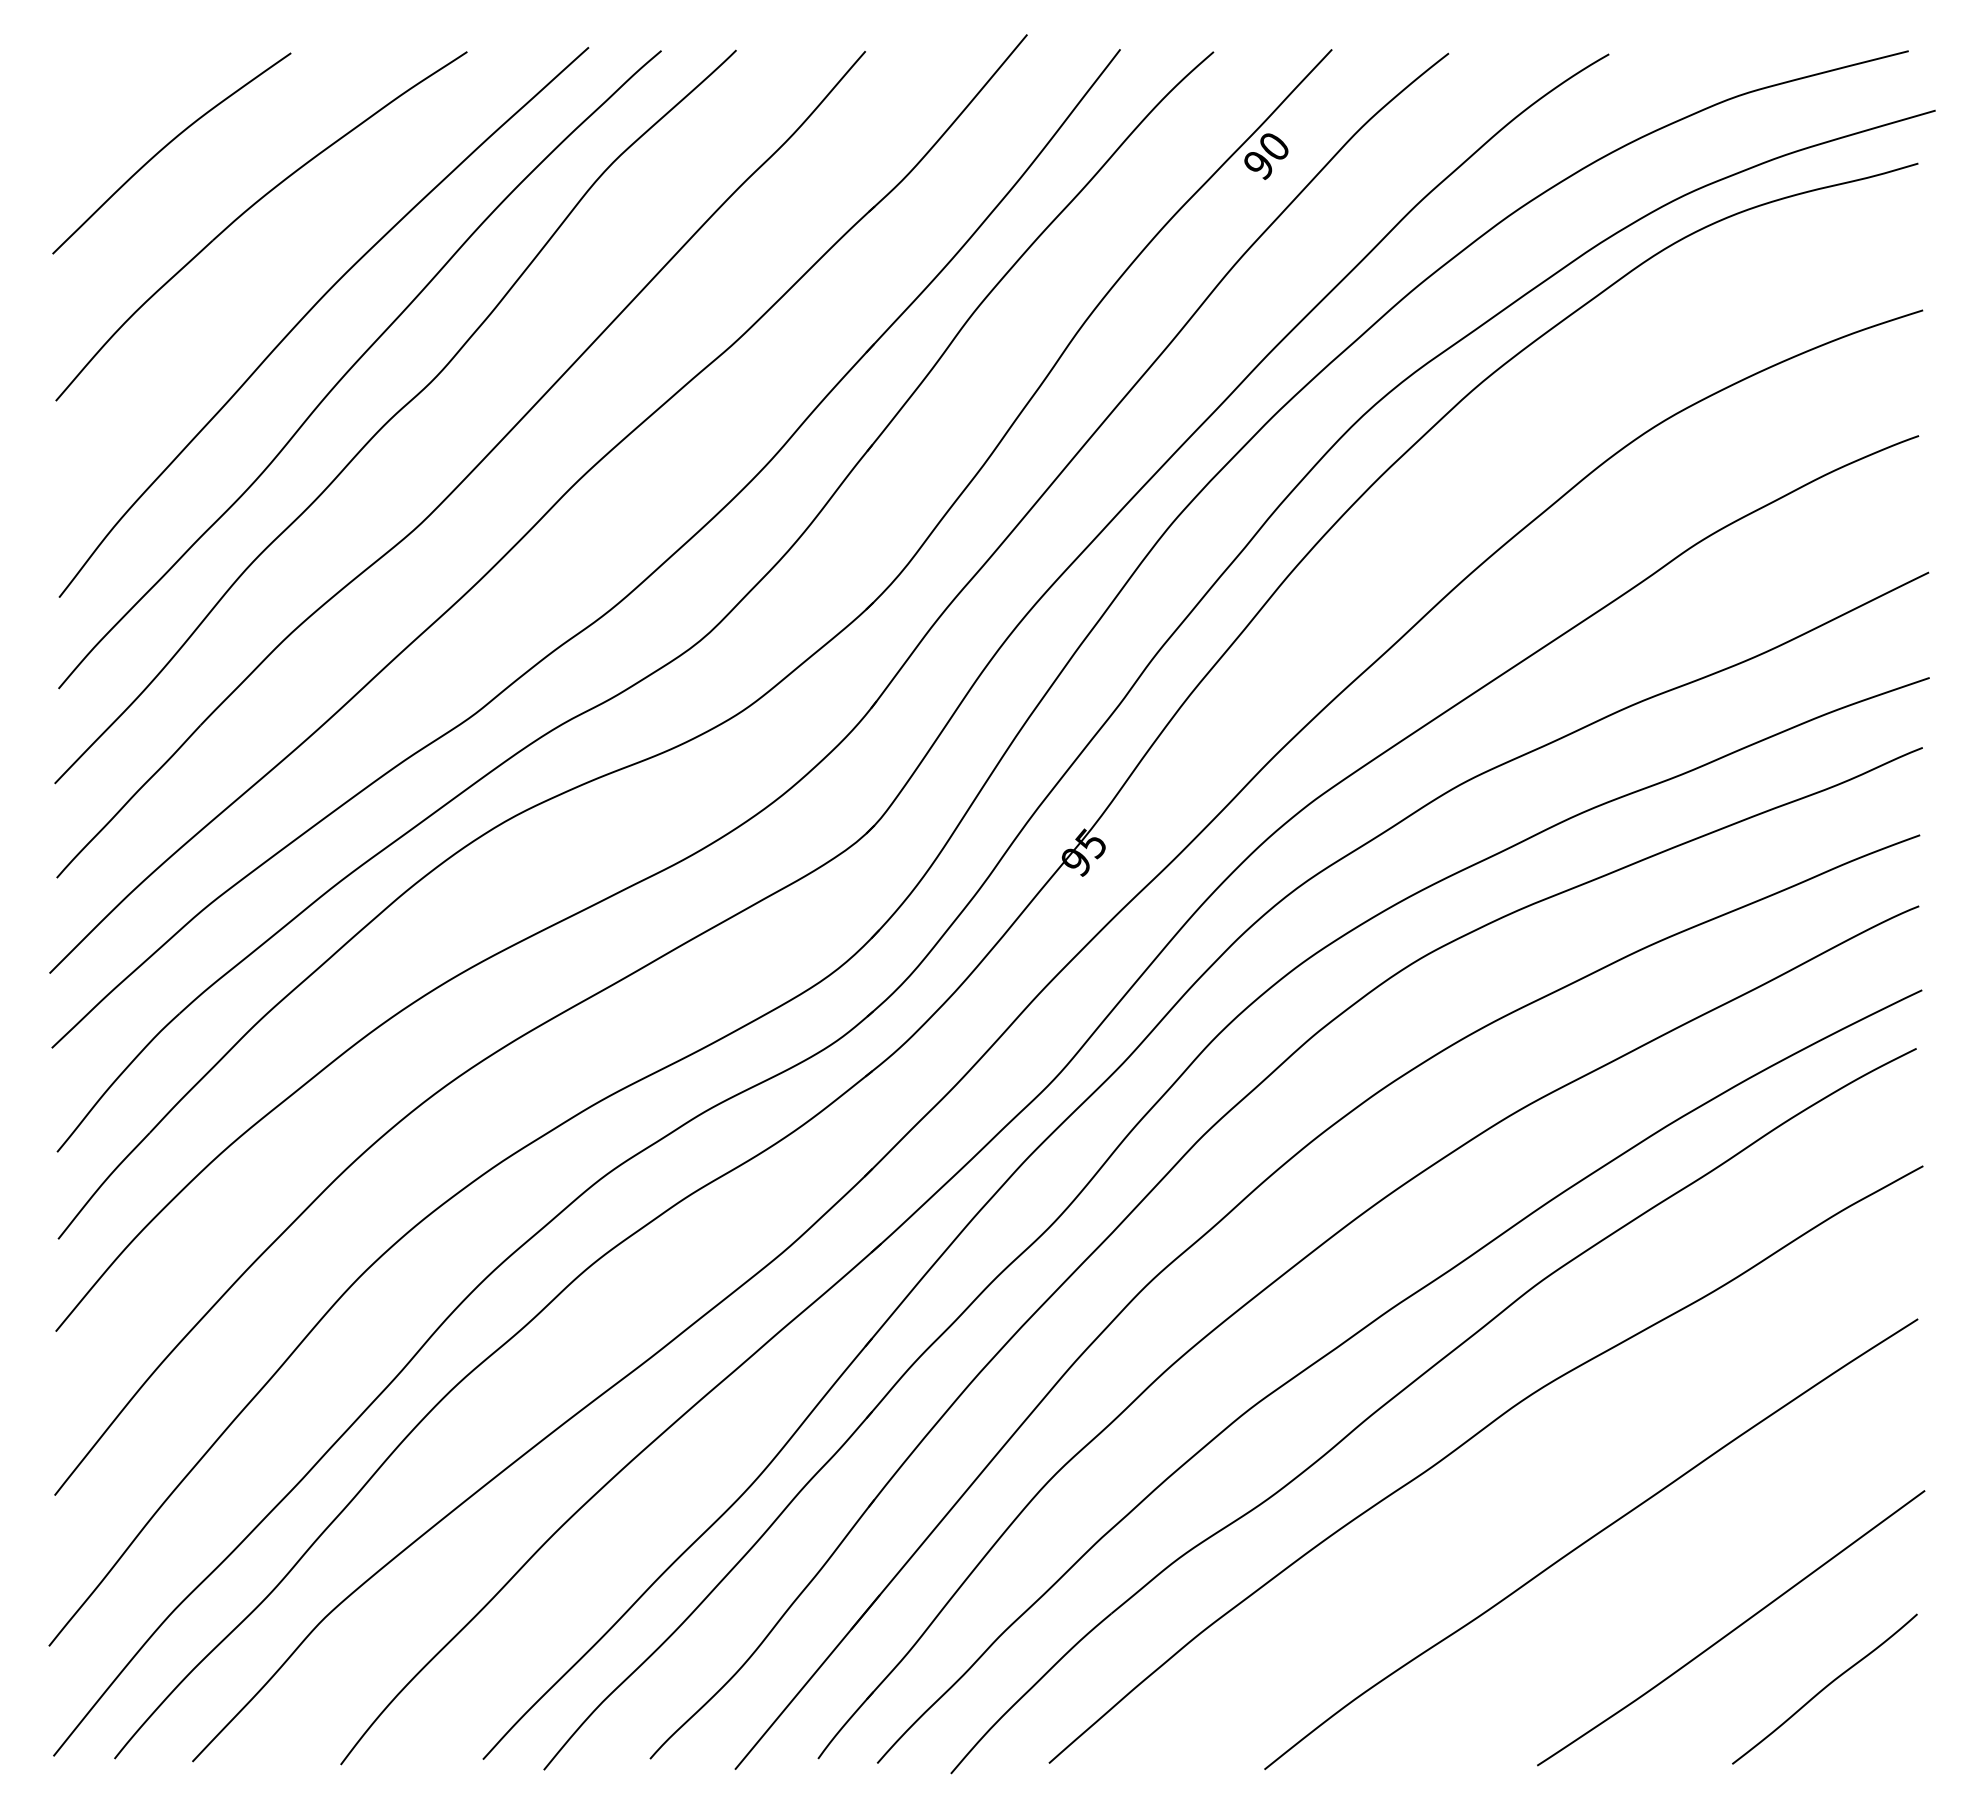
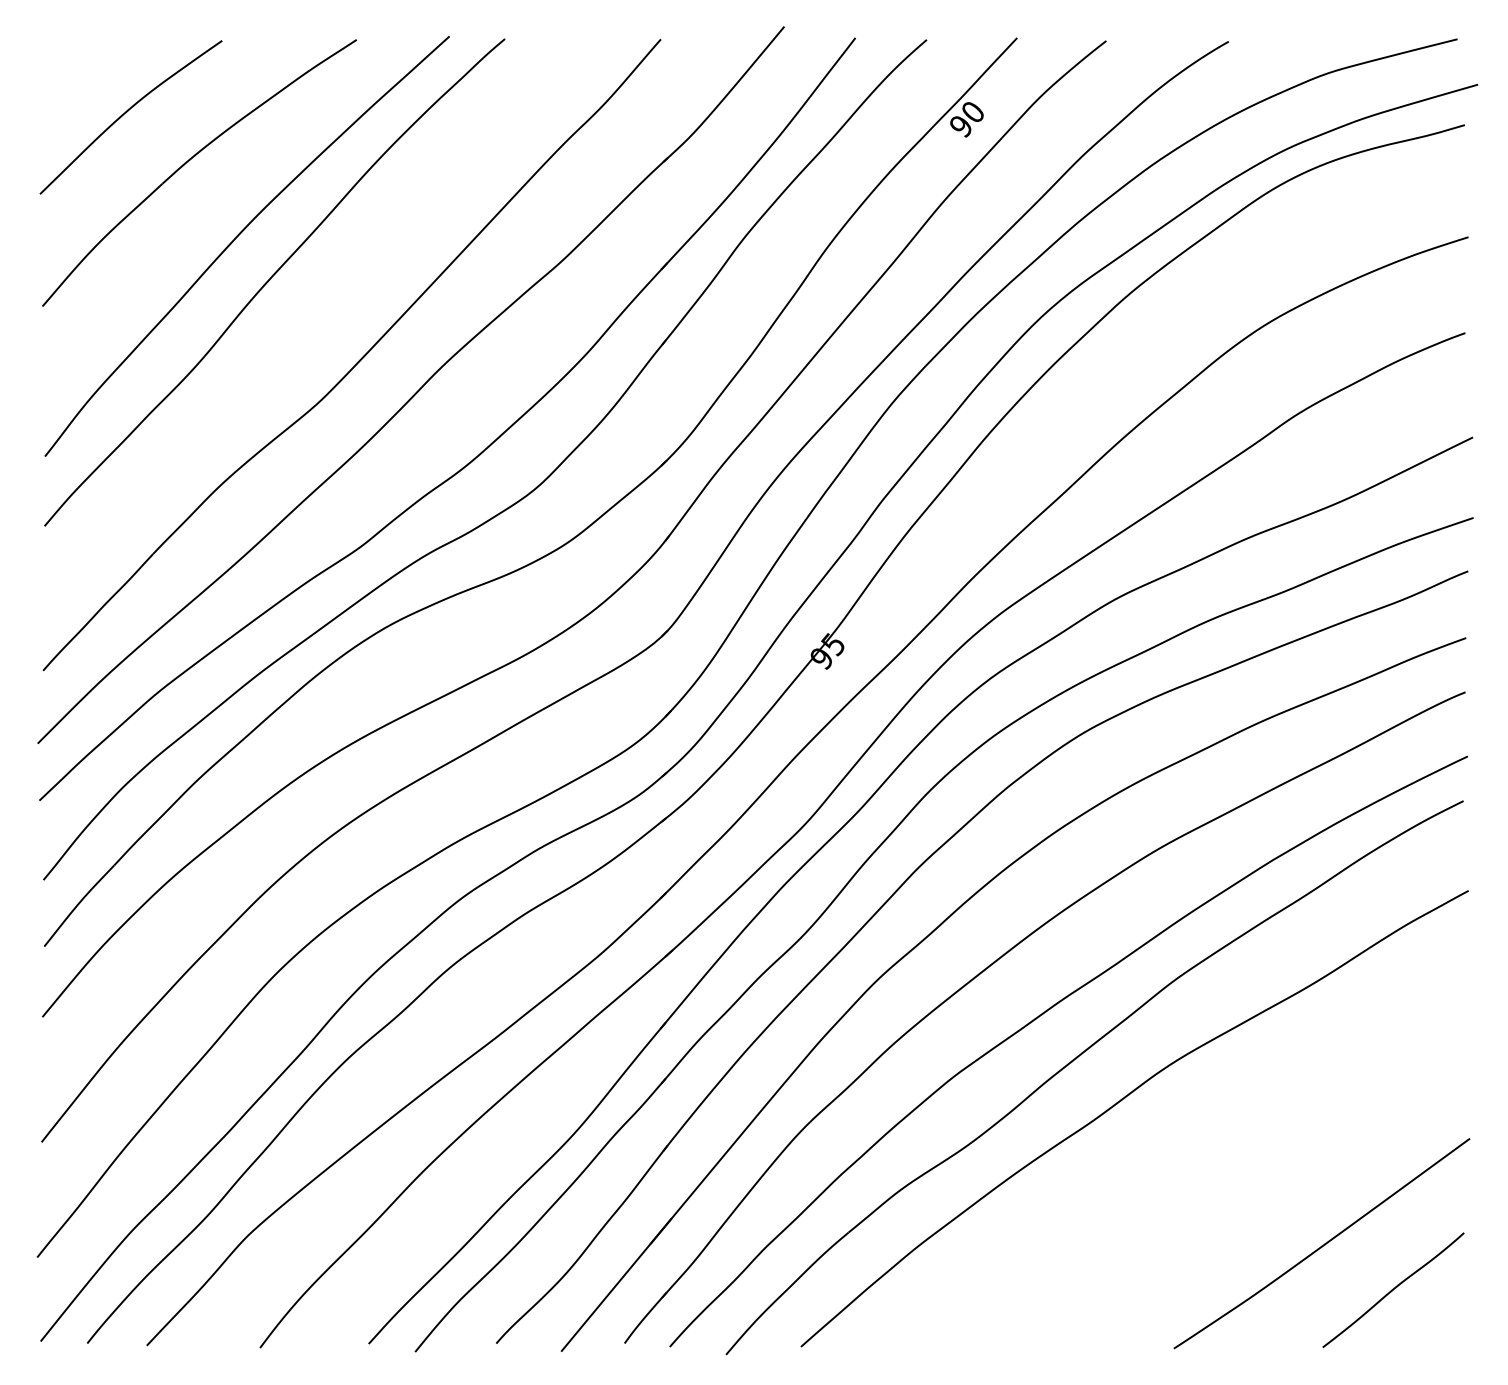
curve: (395, 415) -> (301, 317), removed
curve: (1588, 1541) -> (1212, 1177), removed

